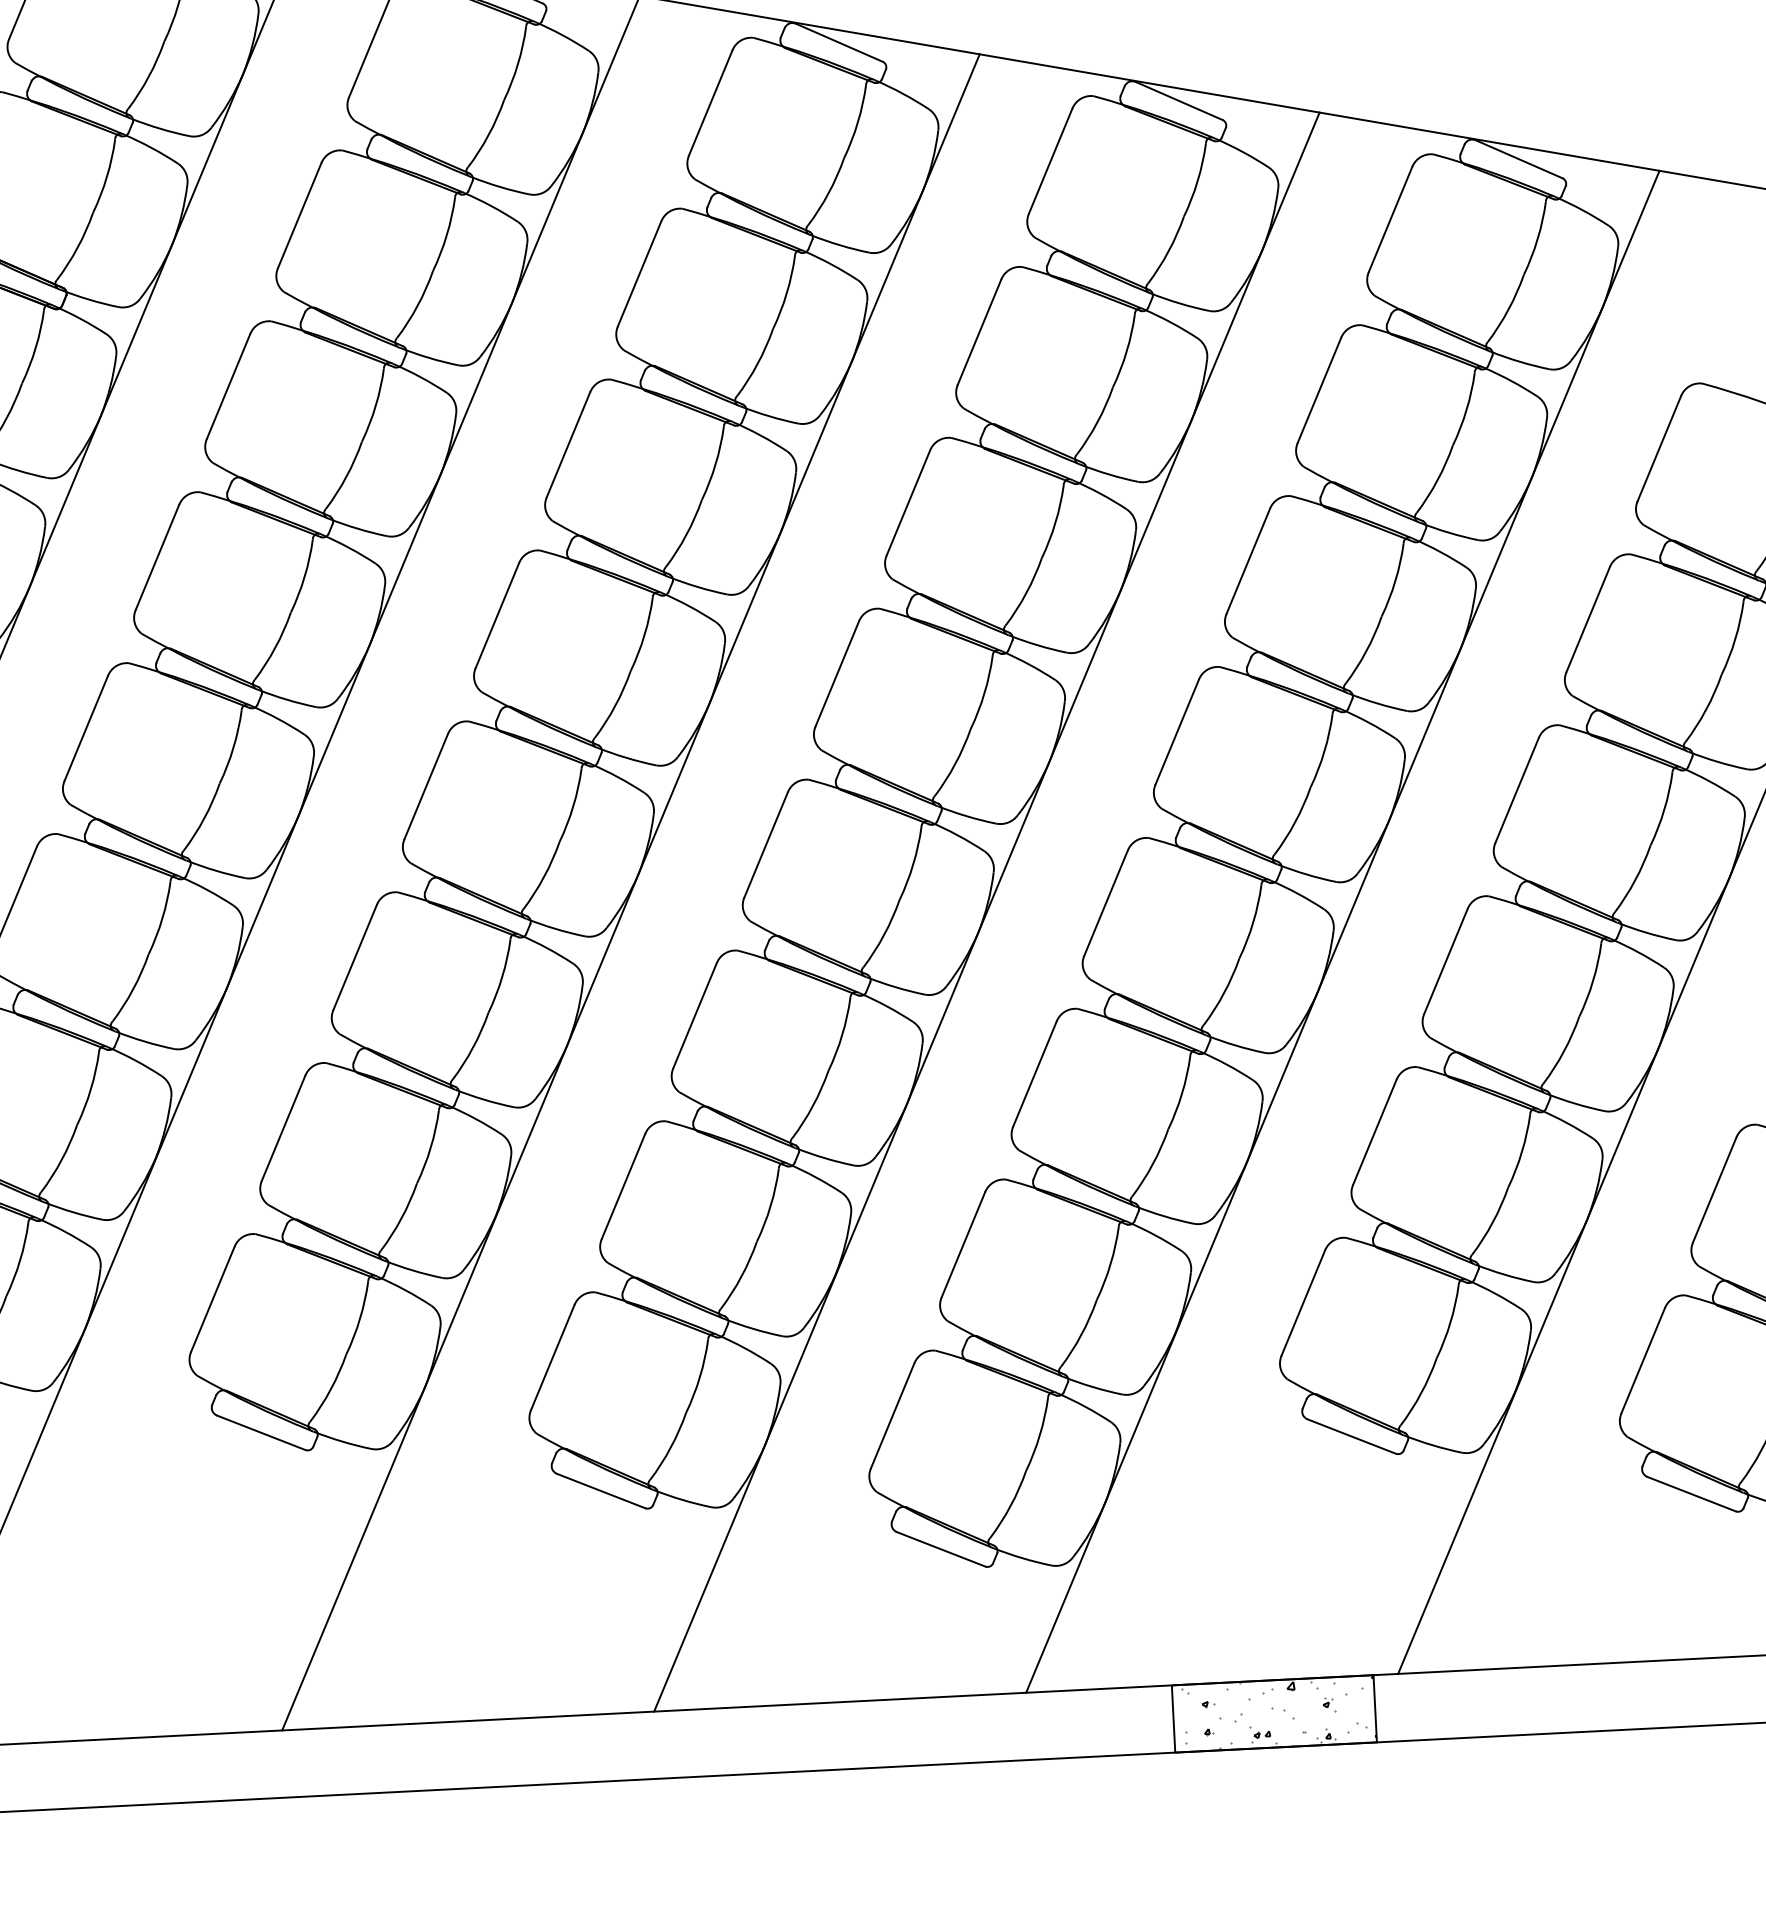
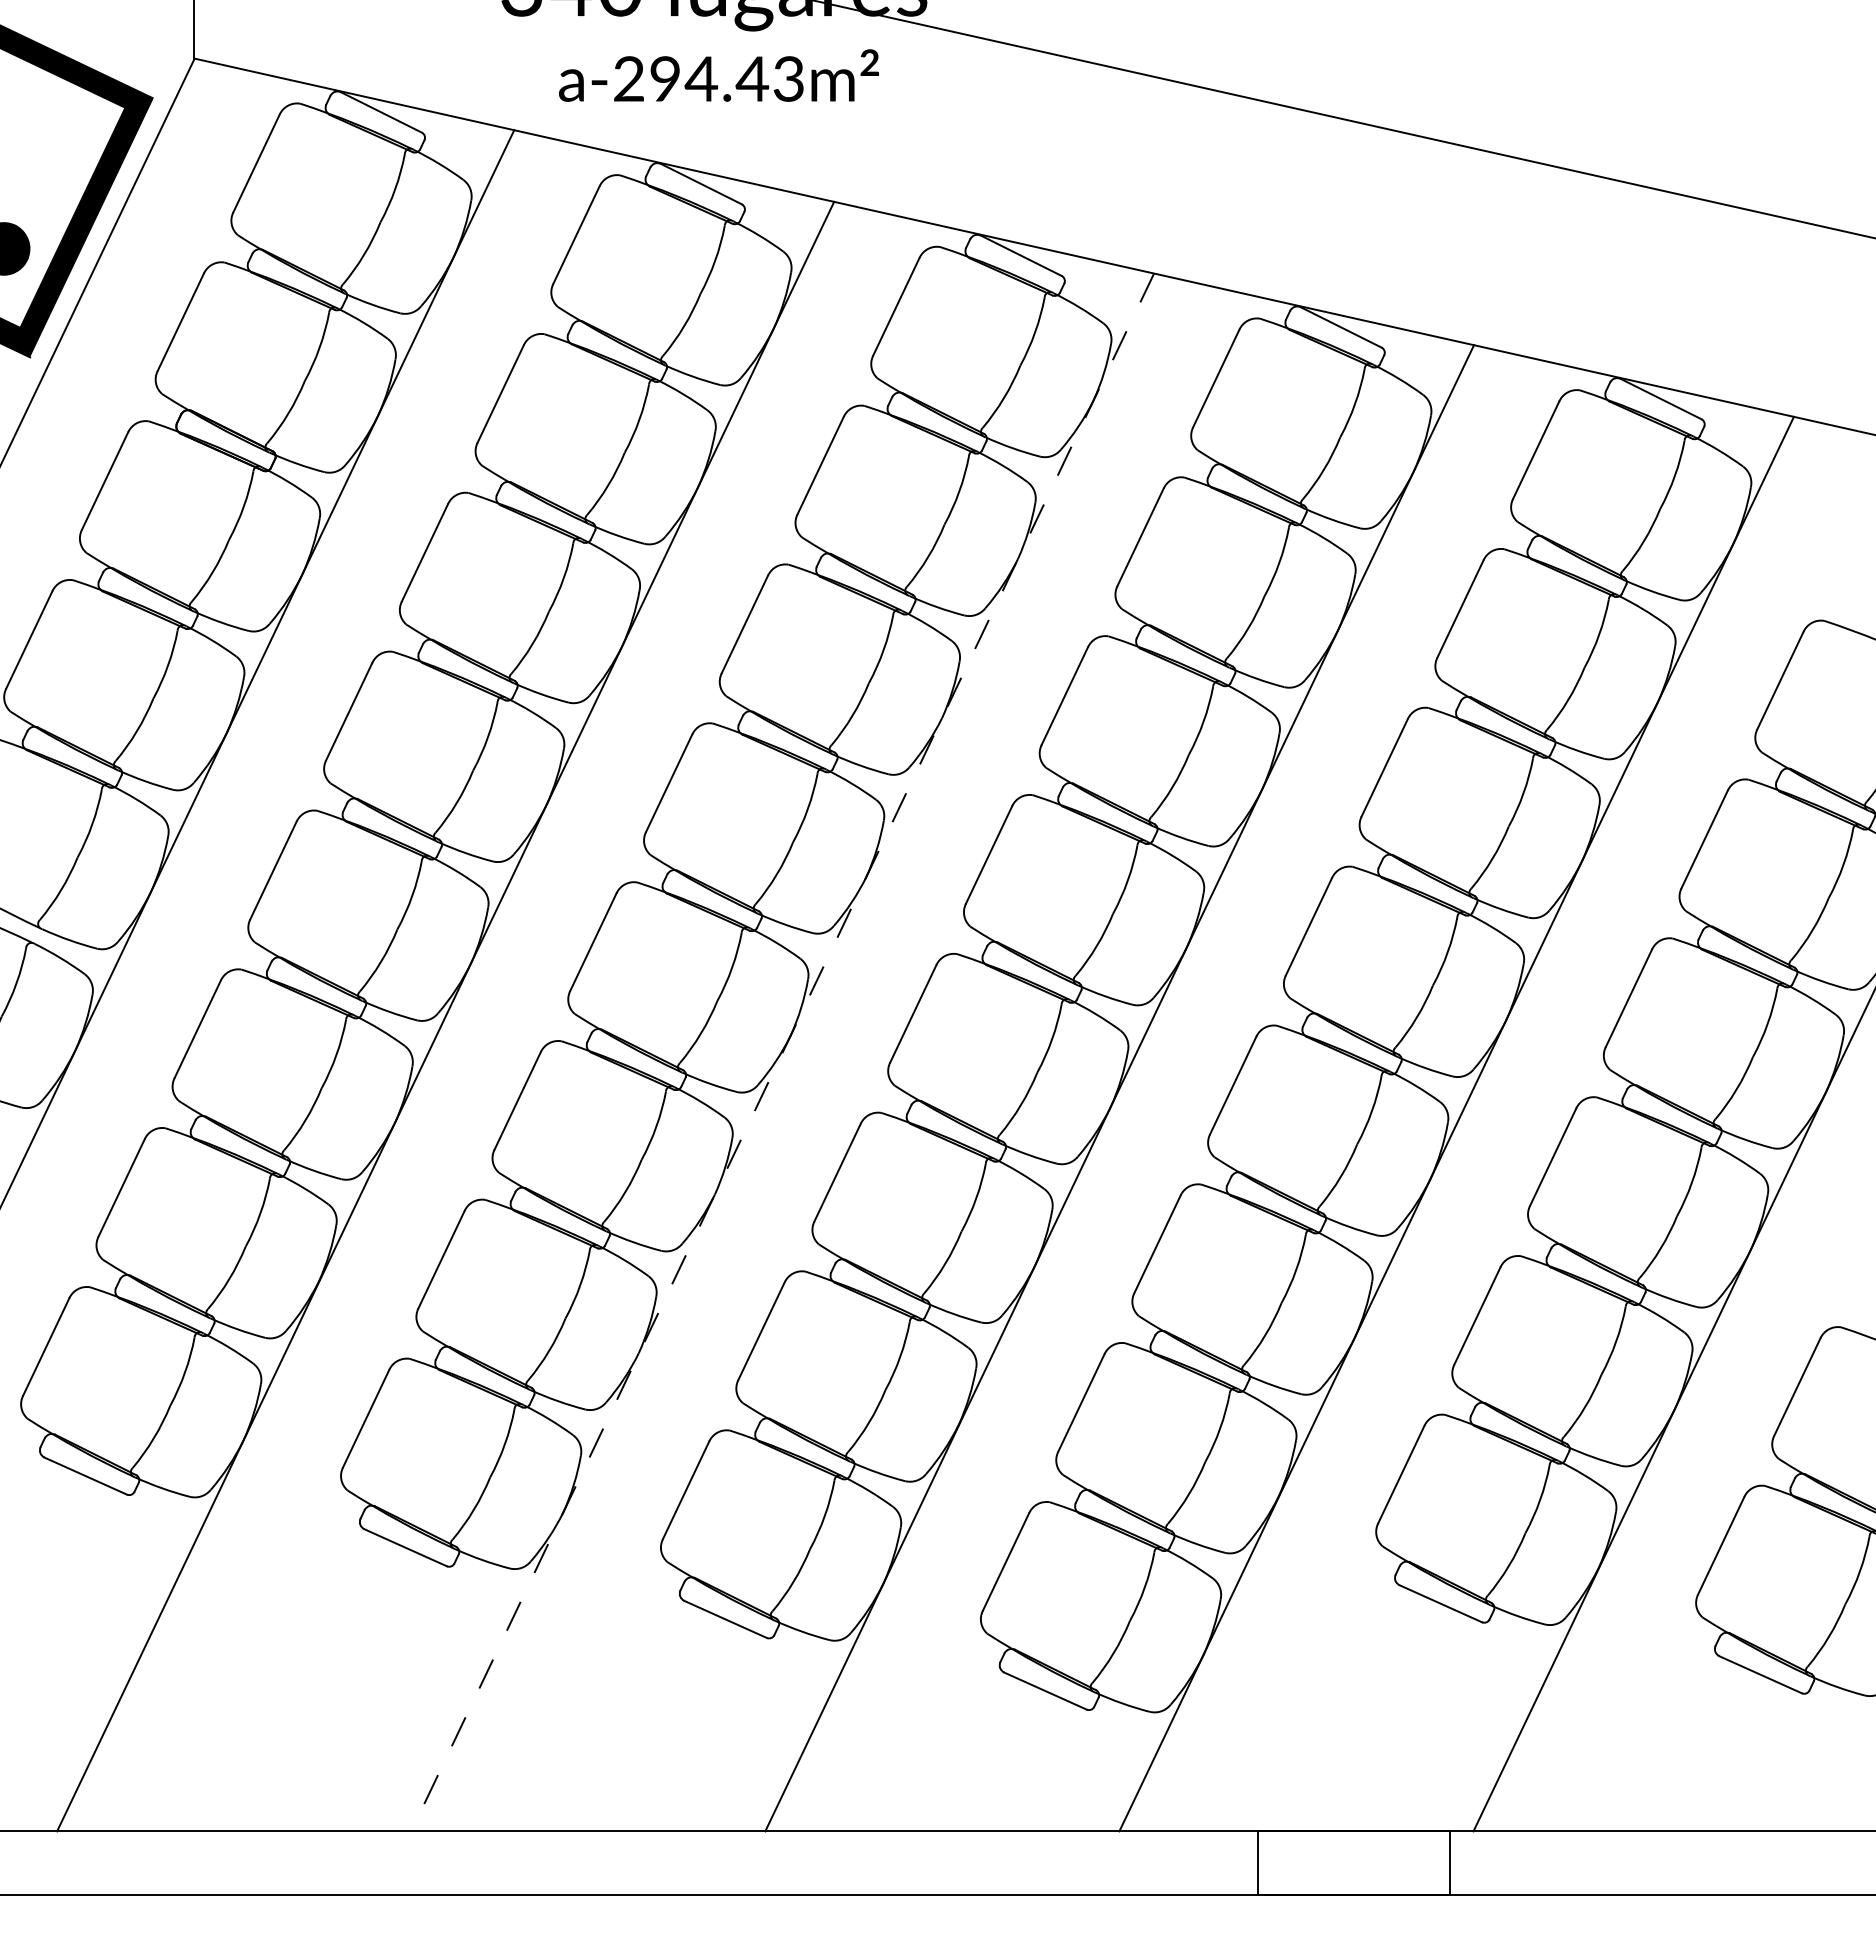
line: (630, 892) -> (782, 1052), solid -> dashed
hatch: (1279, 1713) -> (1358, 1863), removed

